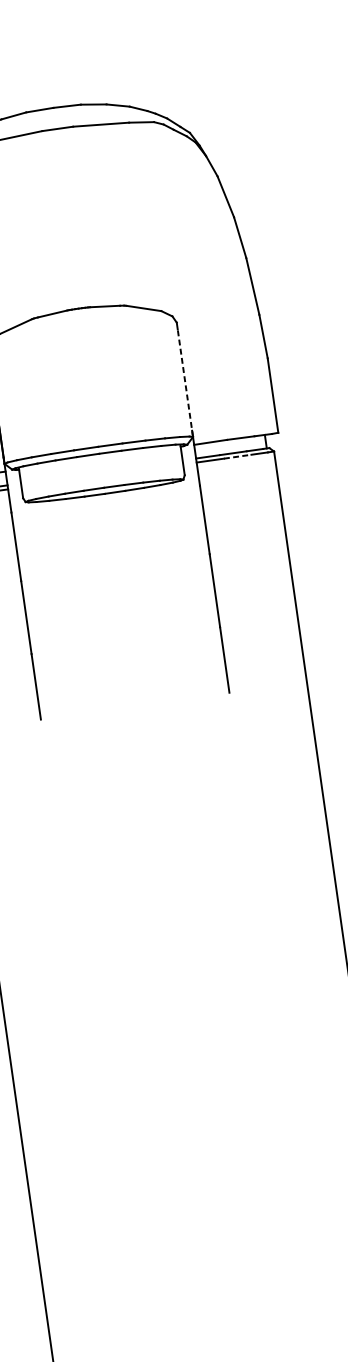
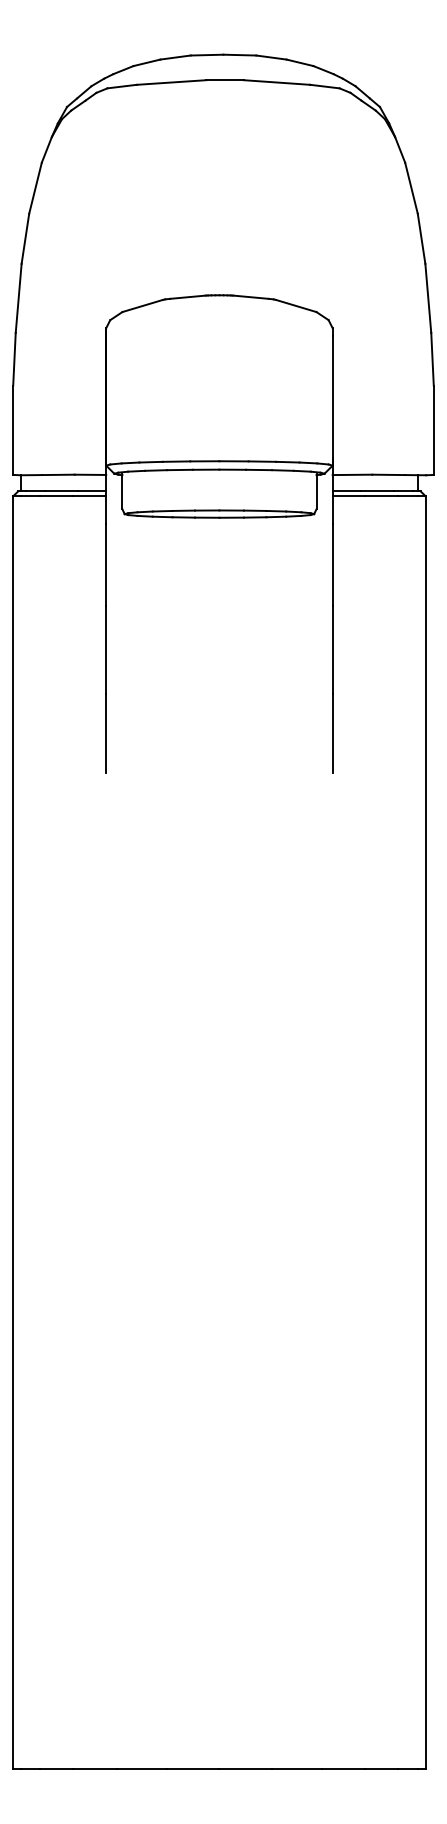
line: (185, 382) -> (332, 400), dashed -> solid
line: (238, 456) -> (382, 496), dashed -> solid

